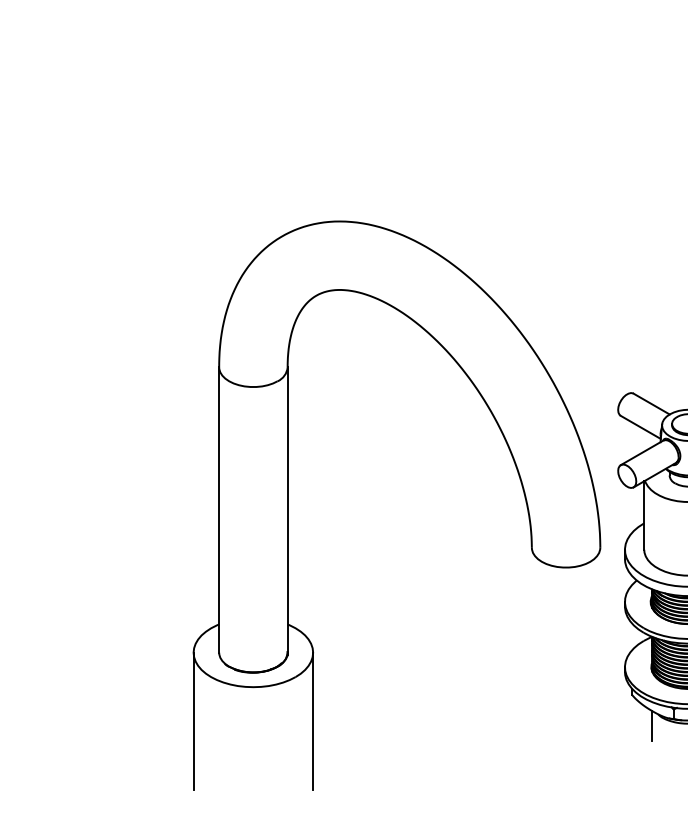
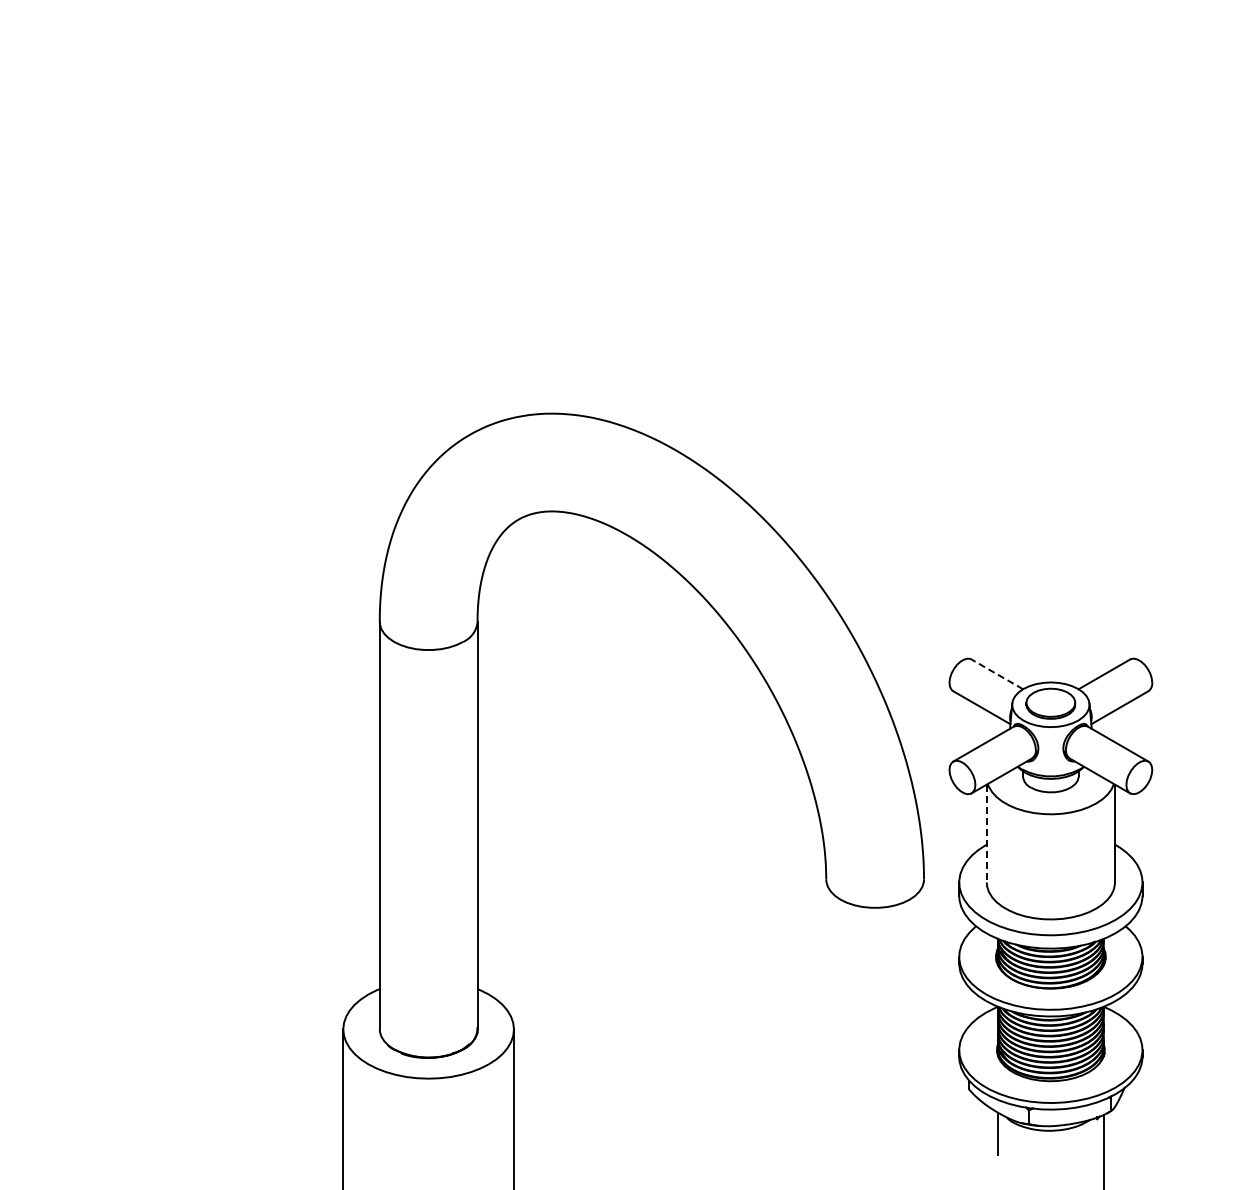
line: (651, 404) -> (997, 674), solid -> dashed
line: (644, 515) -> (986, 833), solid -> dashed

